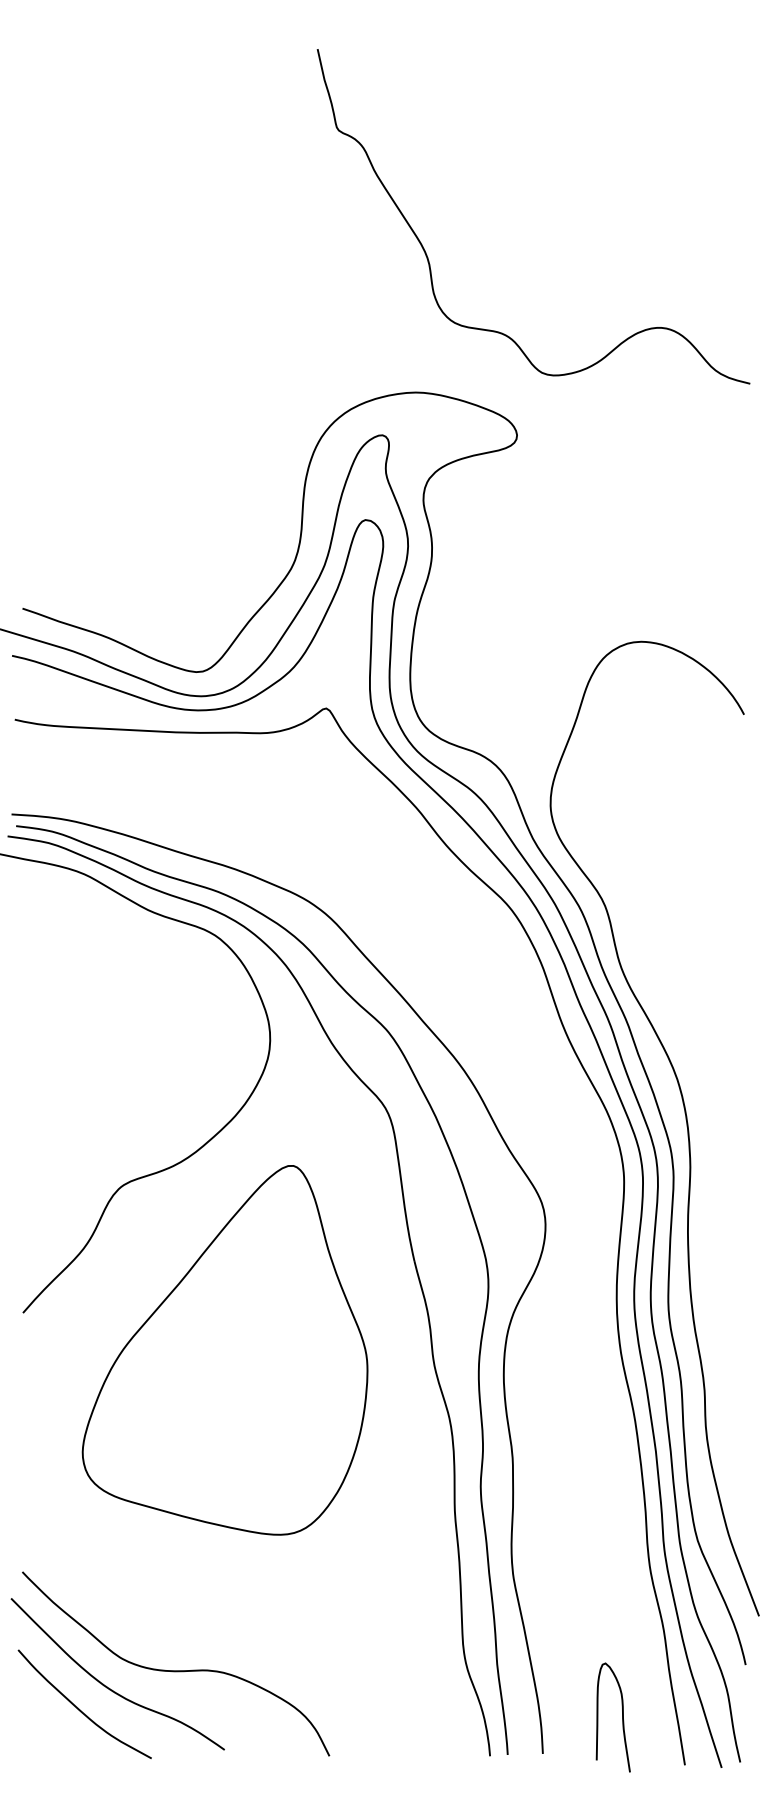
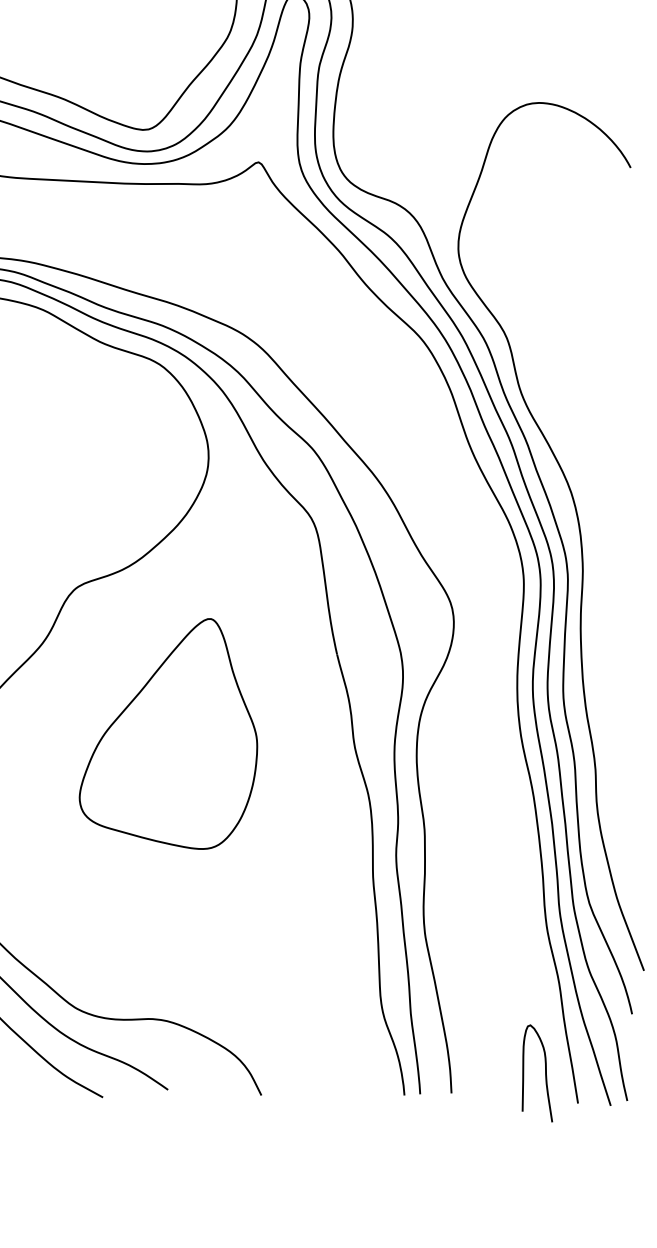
part: (224, 1350) -> (167, 734), size x0.7
curve: (622, 1717) -> (545, 1073), moved

